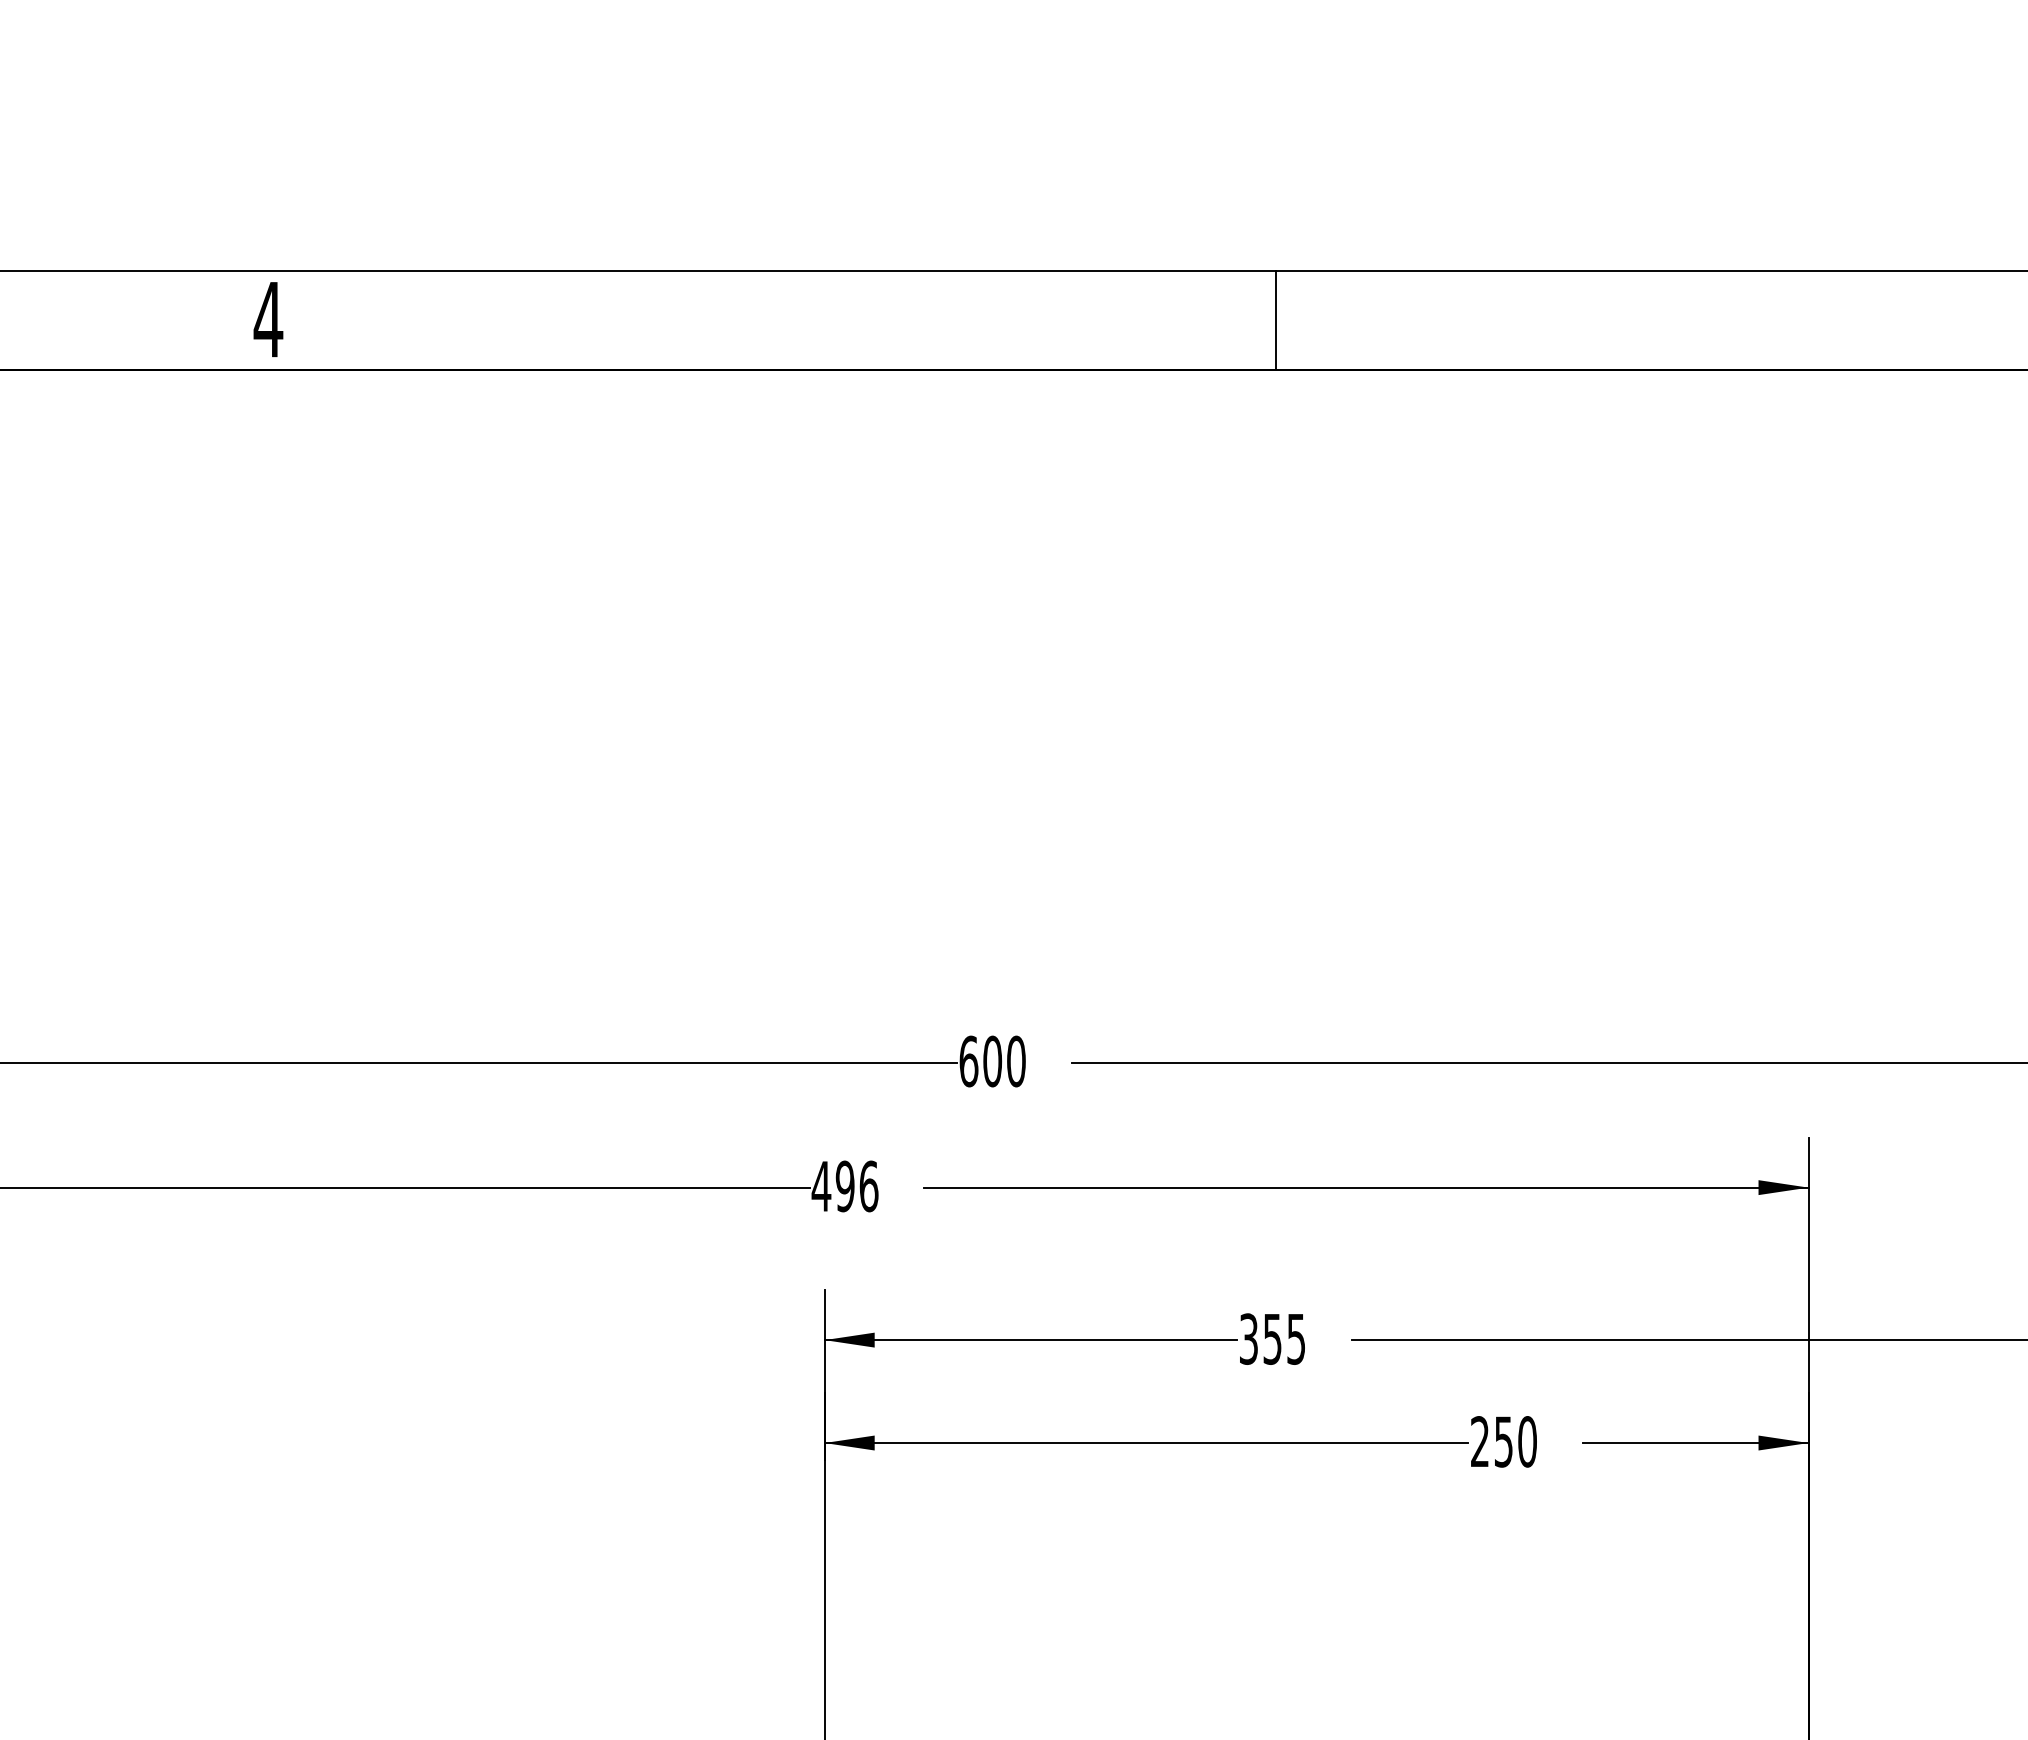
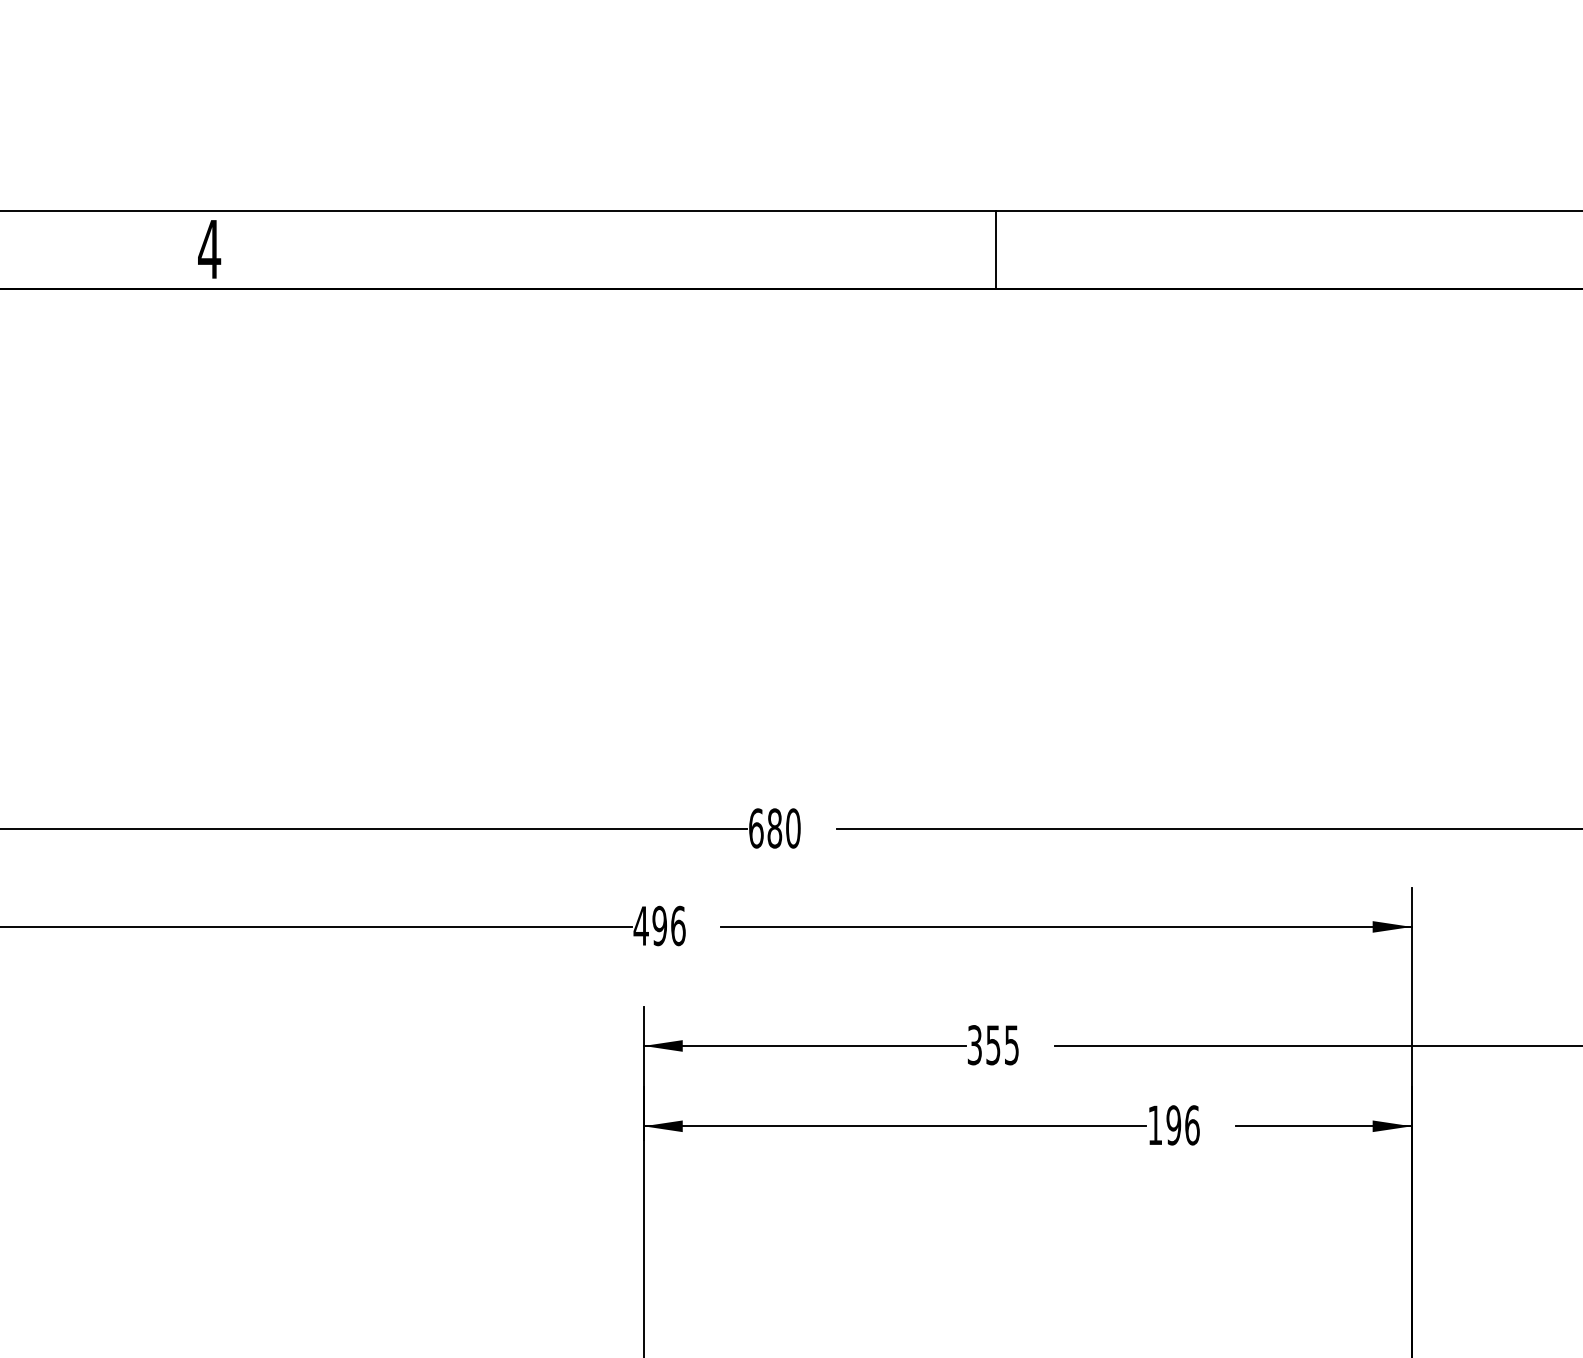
text: (992, 1061) -> (774, 828), 600 -> 680
text: (1503, 1442) -> (1173, 1125), 250 -> 196

